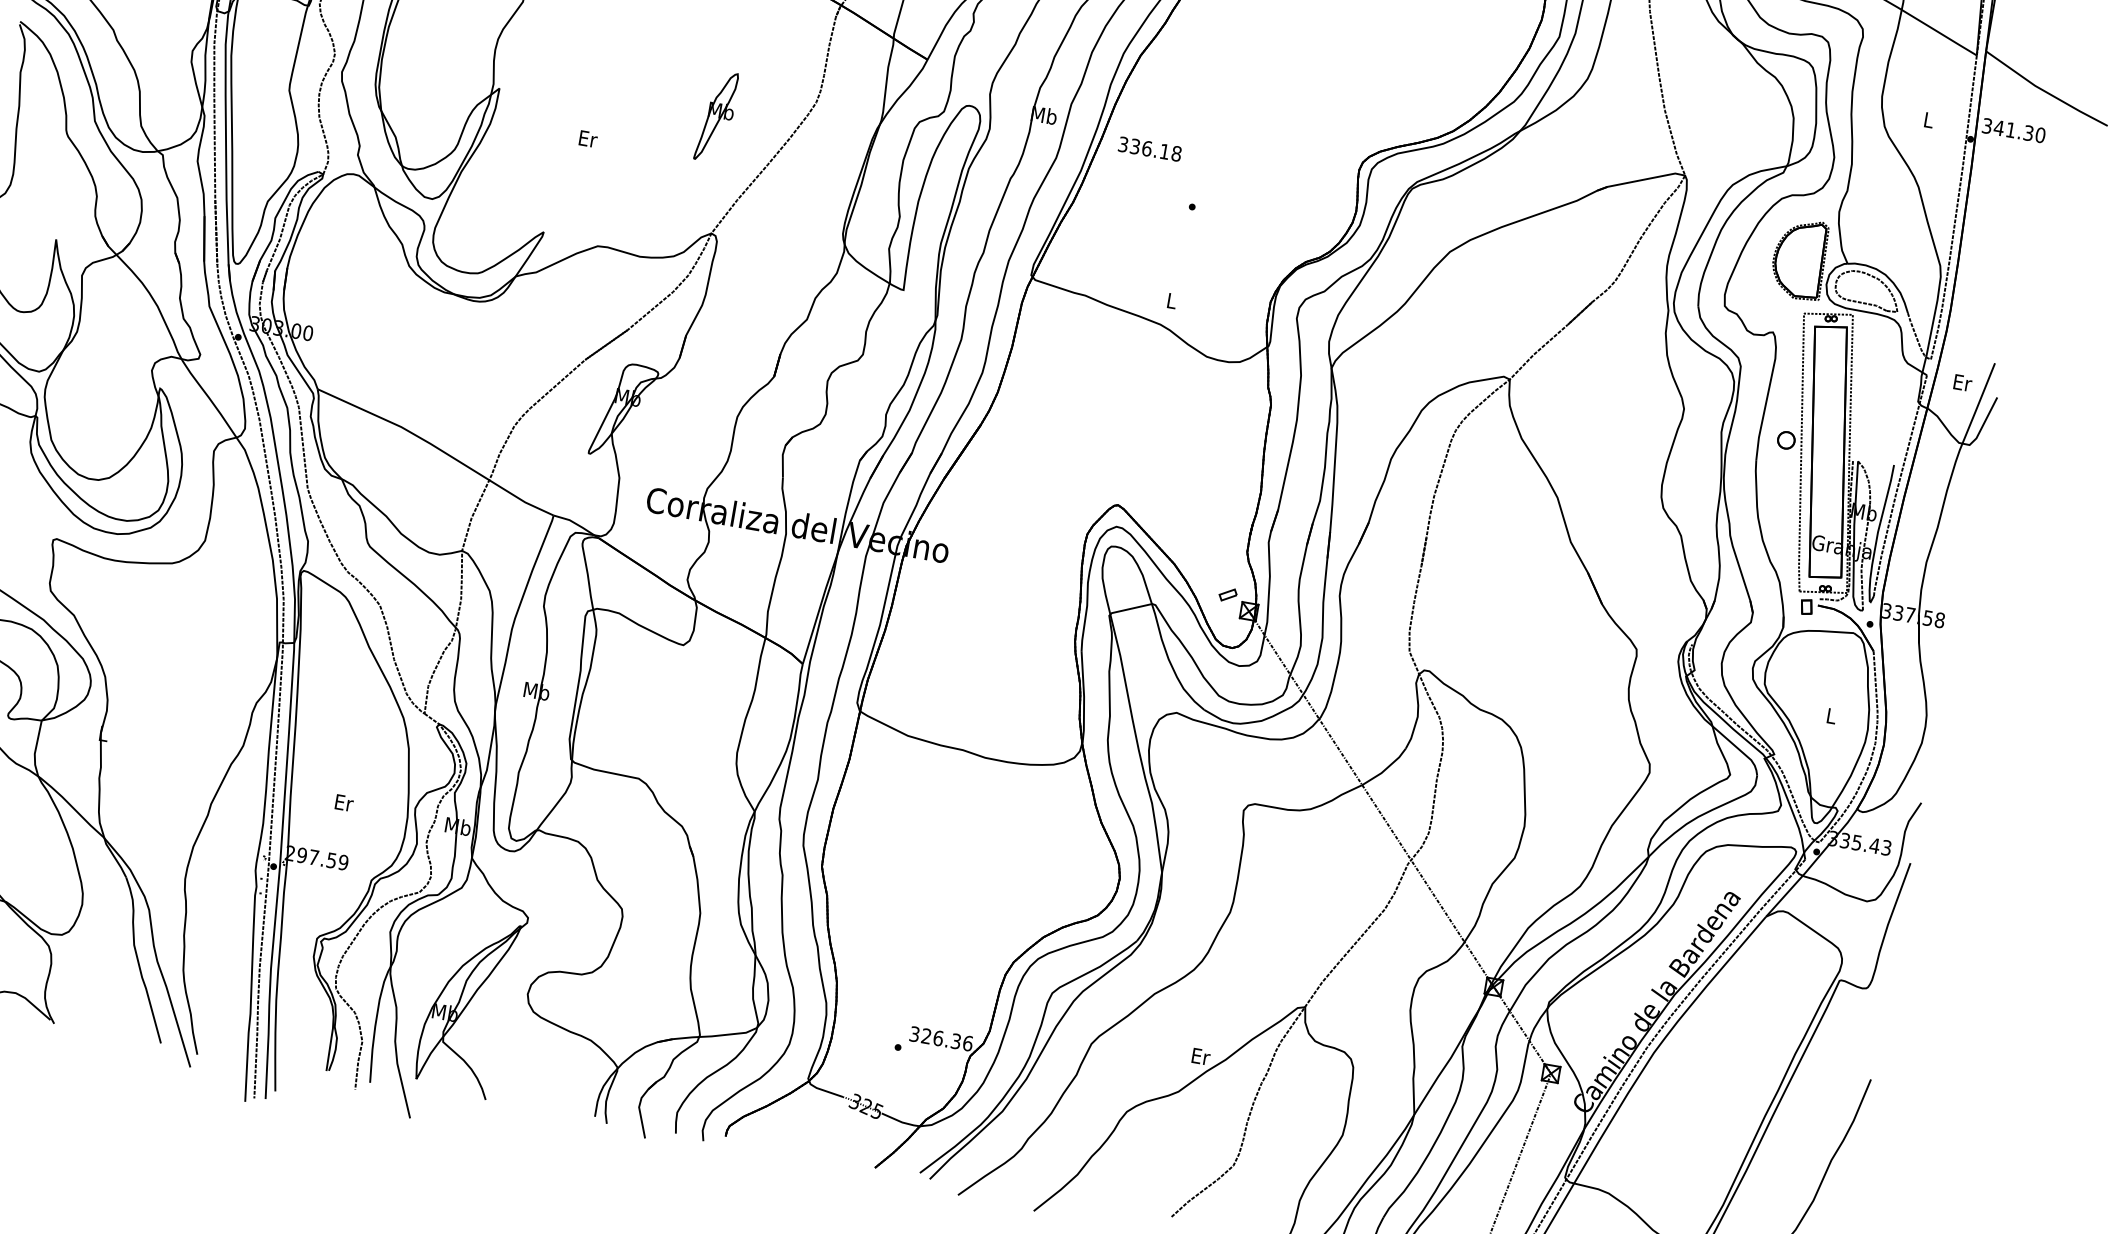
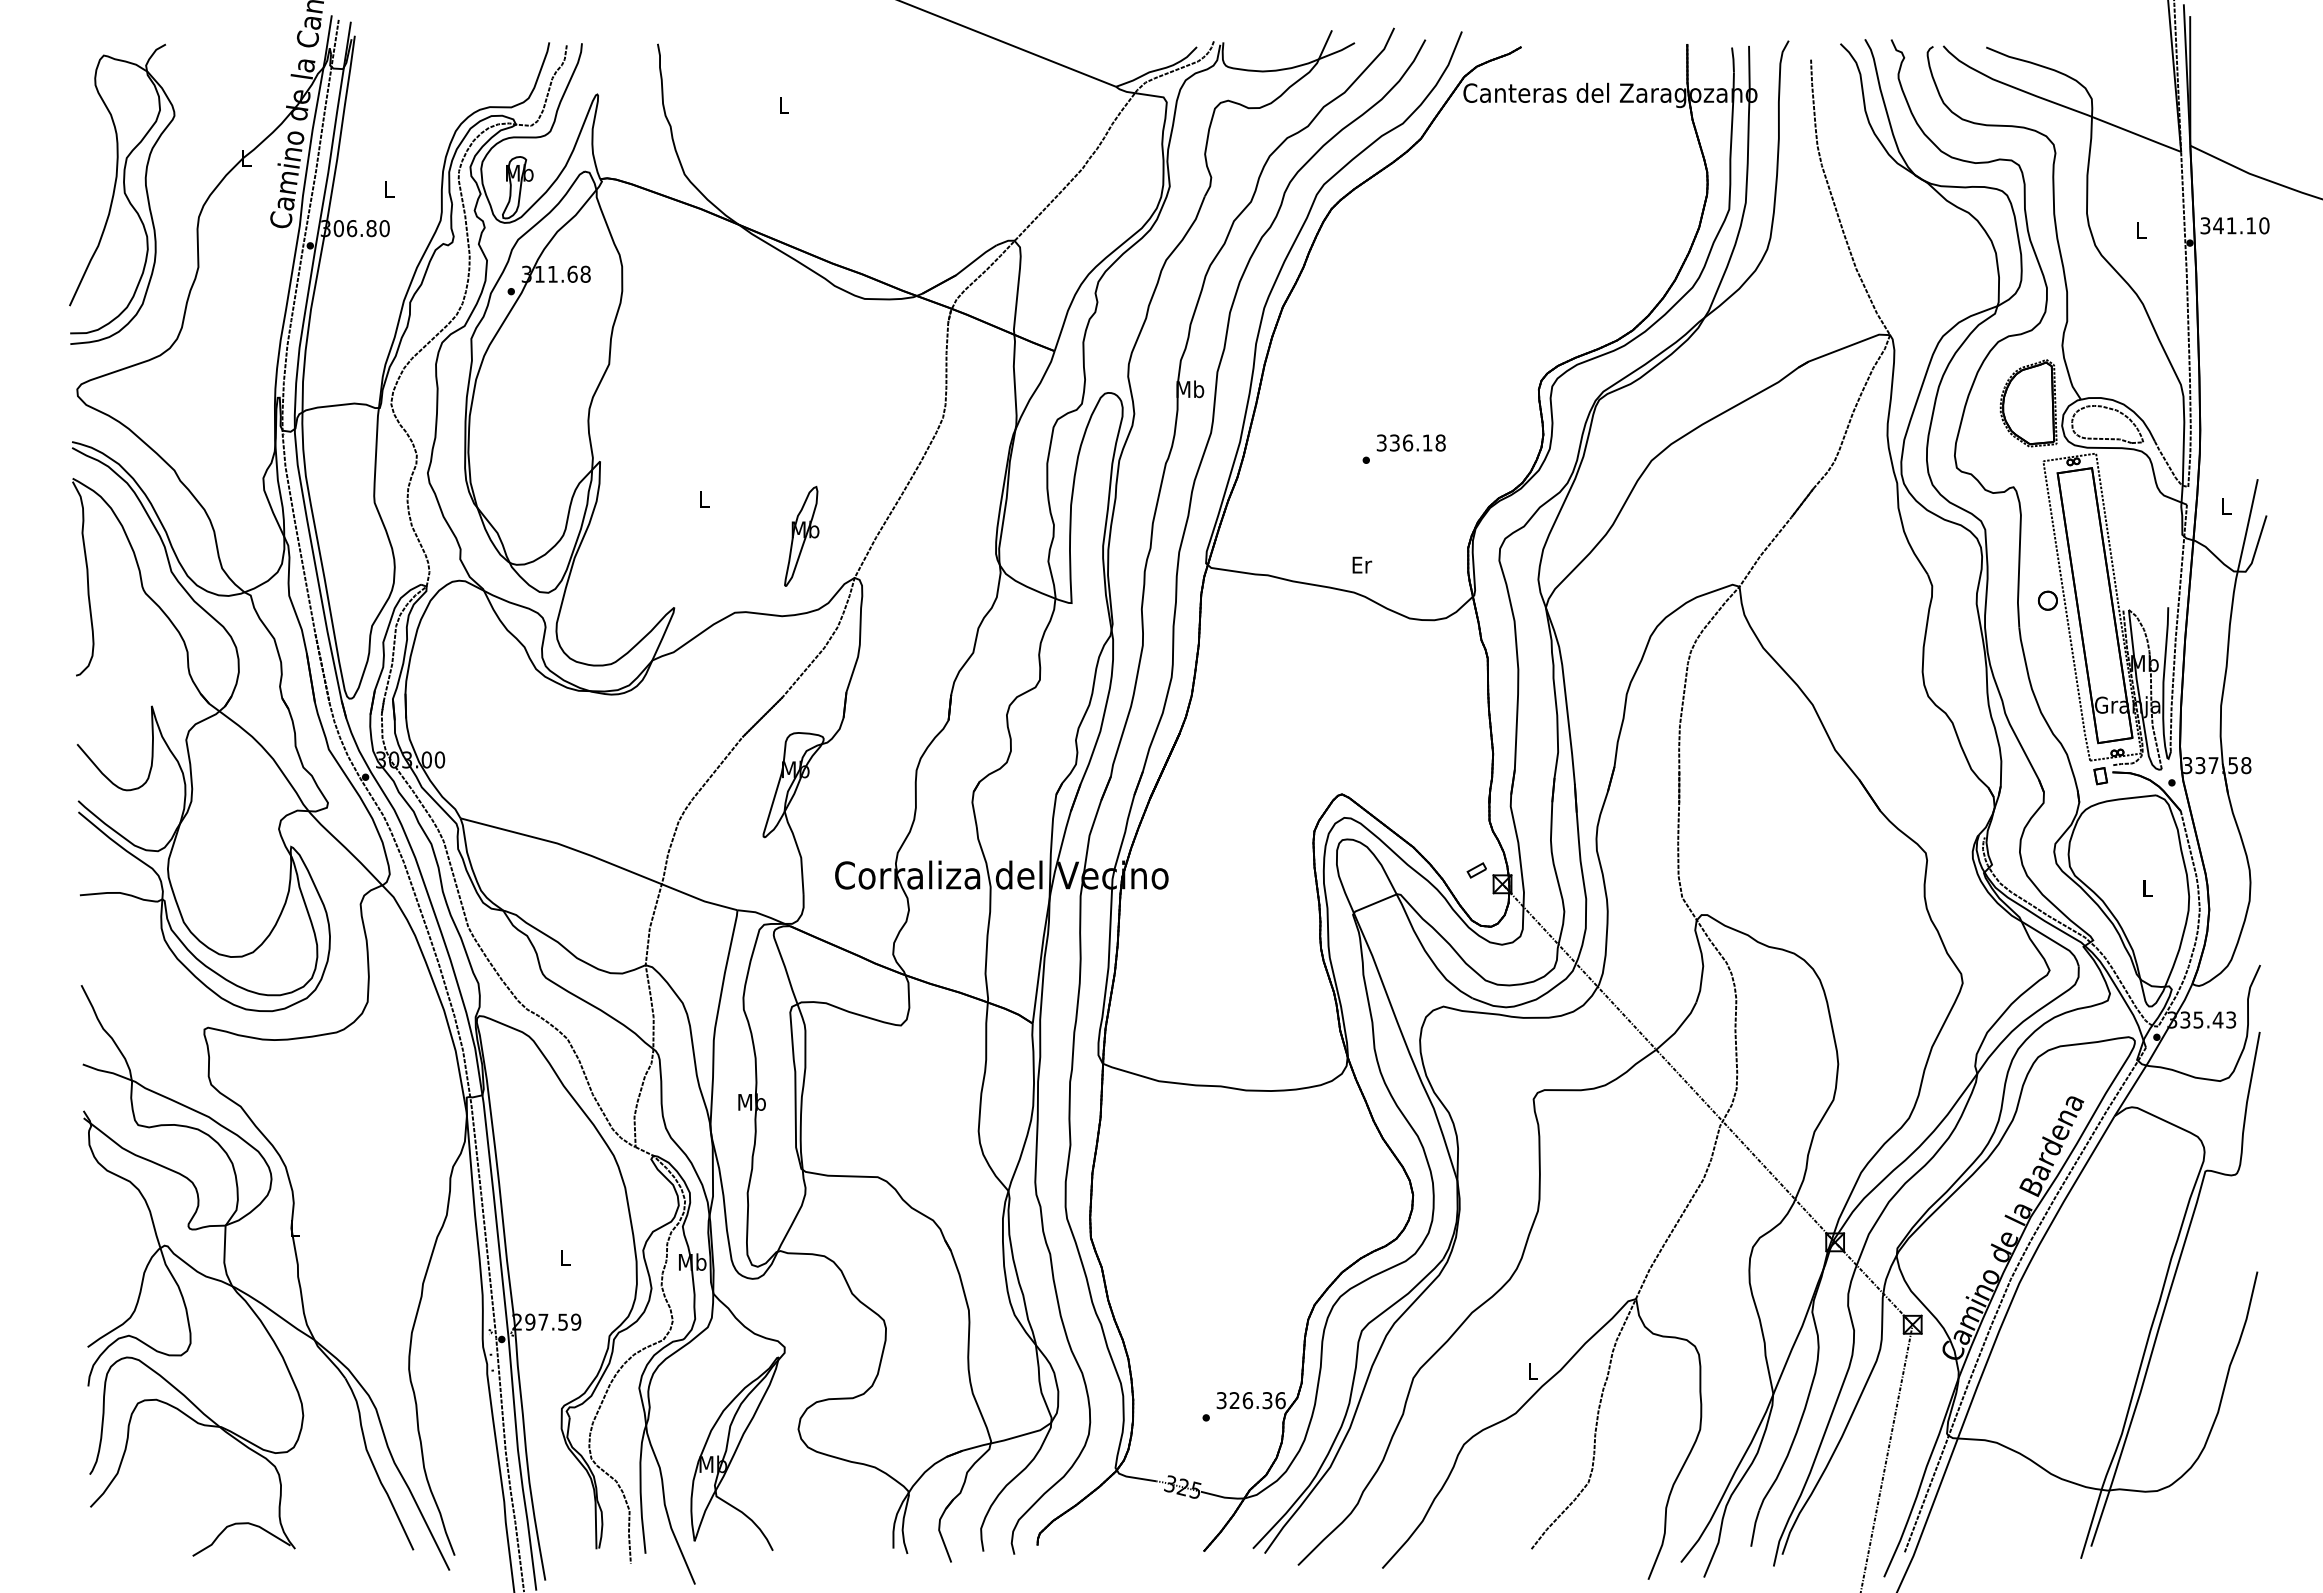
part: (716, 115) -> (801, 535), moved
text: (2028, 132) -> (2251, 225), 341.30 -> 341.10
text: (587, 139) -> (704, 499), Er -> L
text: (1149, 148) -> (1410, 442), moved
text: (1172, 300) -> (1362, 564), L -> Er
text: (1962, 383) -> (2226, 506), Er -> L
text: (343, 802) -> (565, 1257), Er -> L
text: (1201, 1056) -> (1533, 1371), Er -> L

